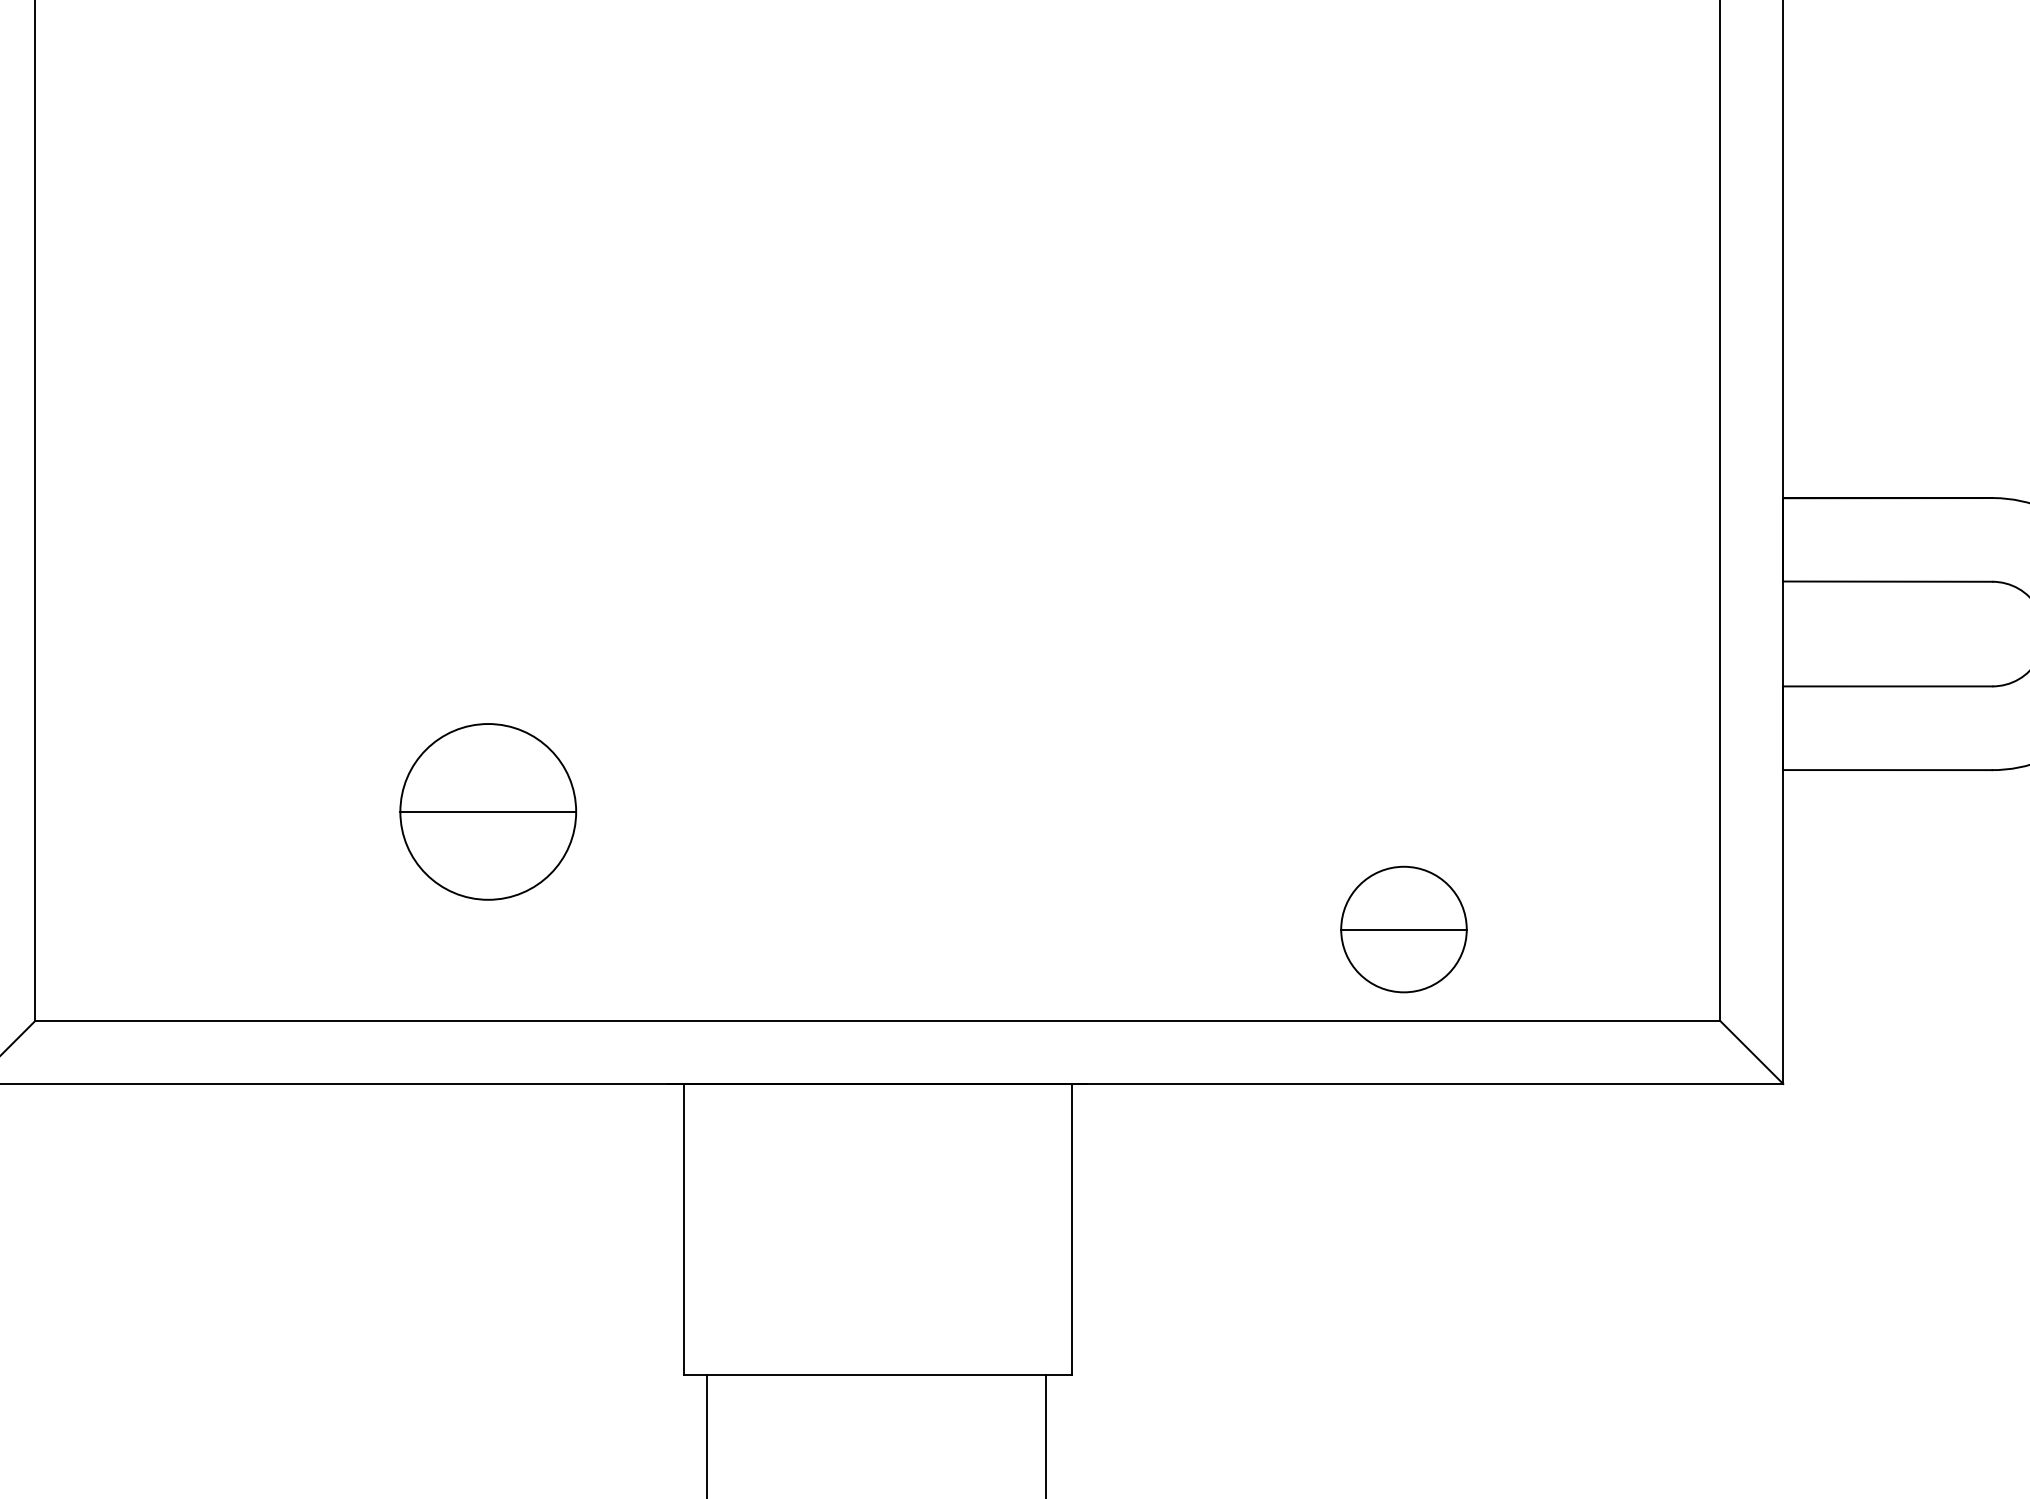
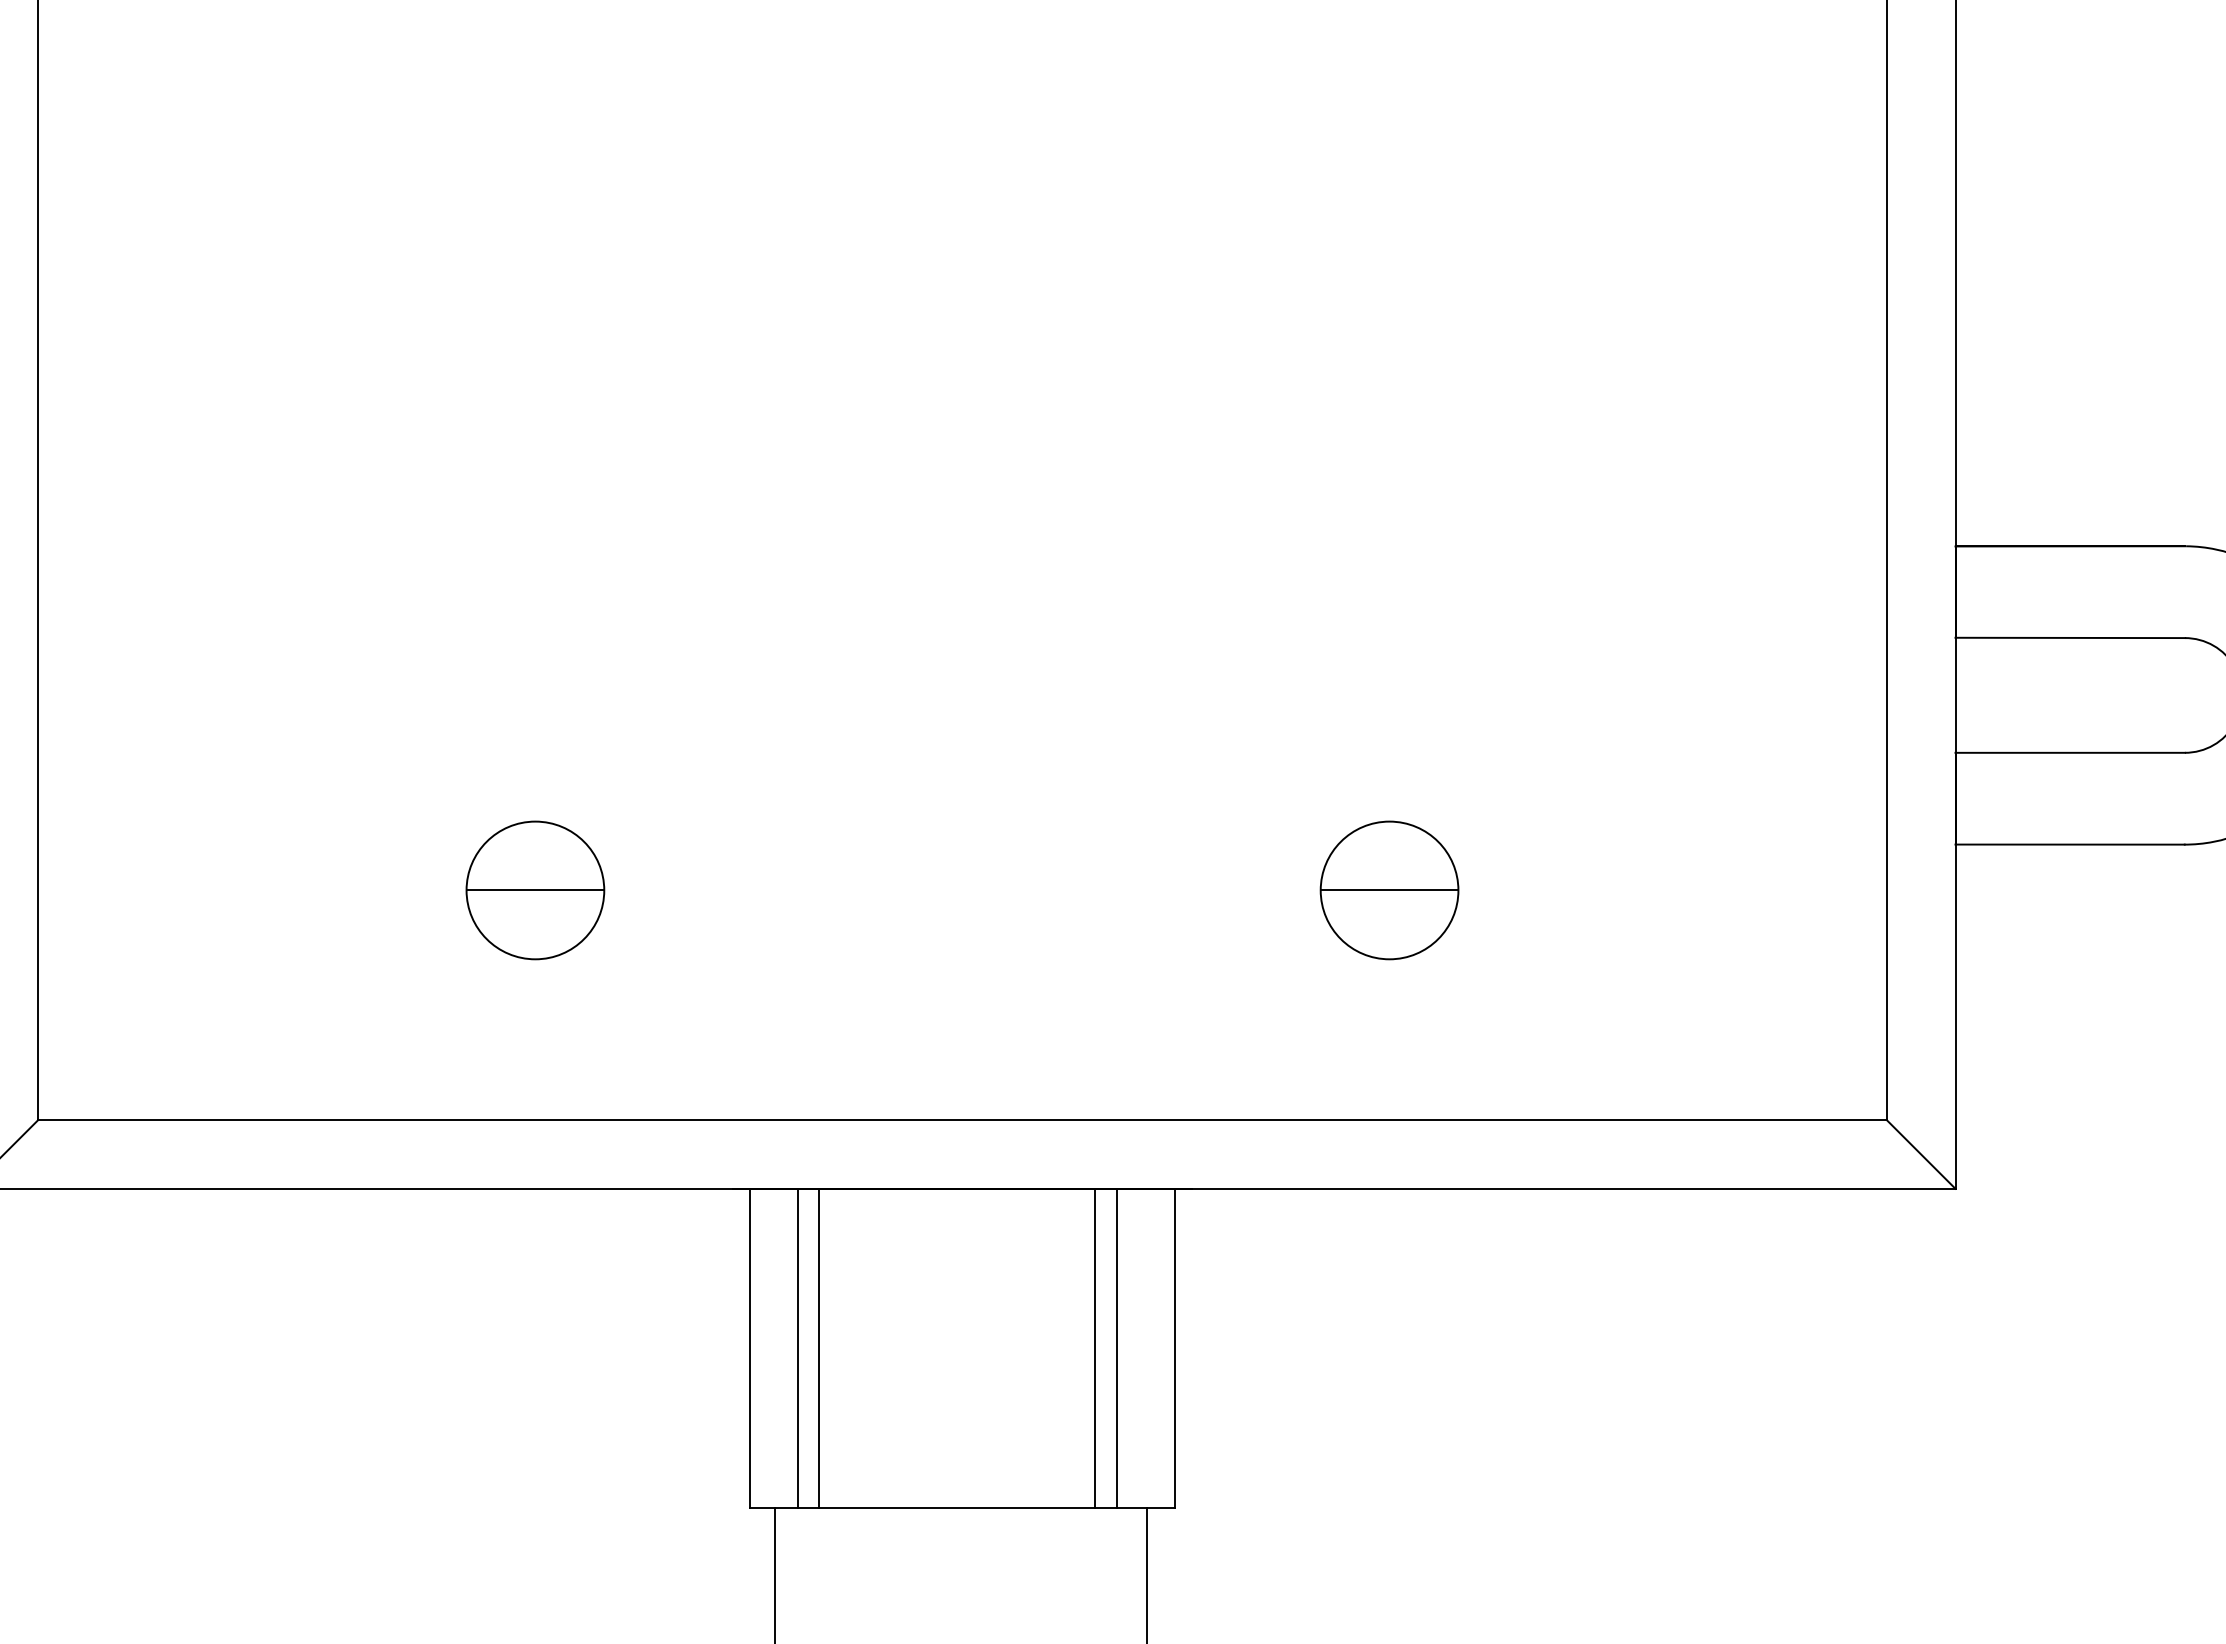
part: (488, 811) -> (535, 890), size x0.71
part: (1403, 929) -> (1389, 890), moved
line: (727, 1228) -> (797, 1347), added
line: (746, 1228) -> (818, 1347), added
line: (999, 1228) -> (1095, 1347), added
line: (1018, 1228) -> (1116, 1347), added

